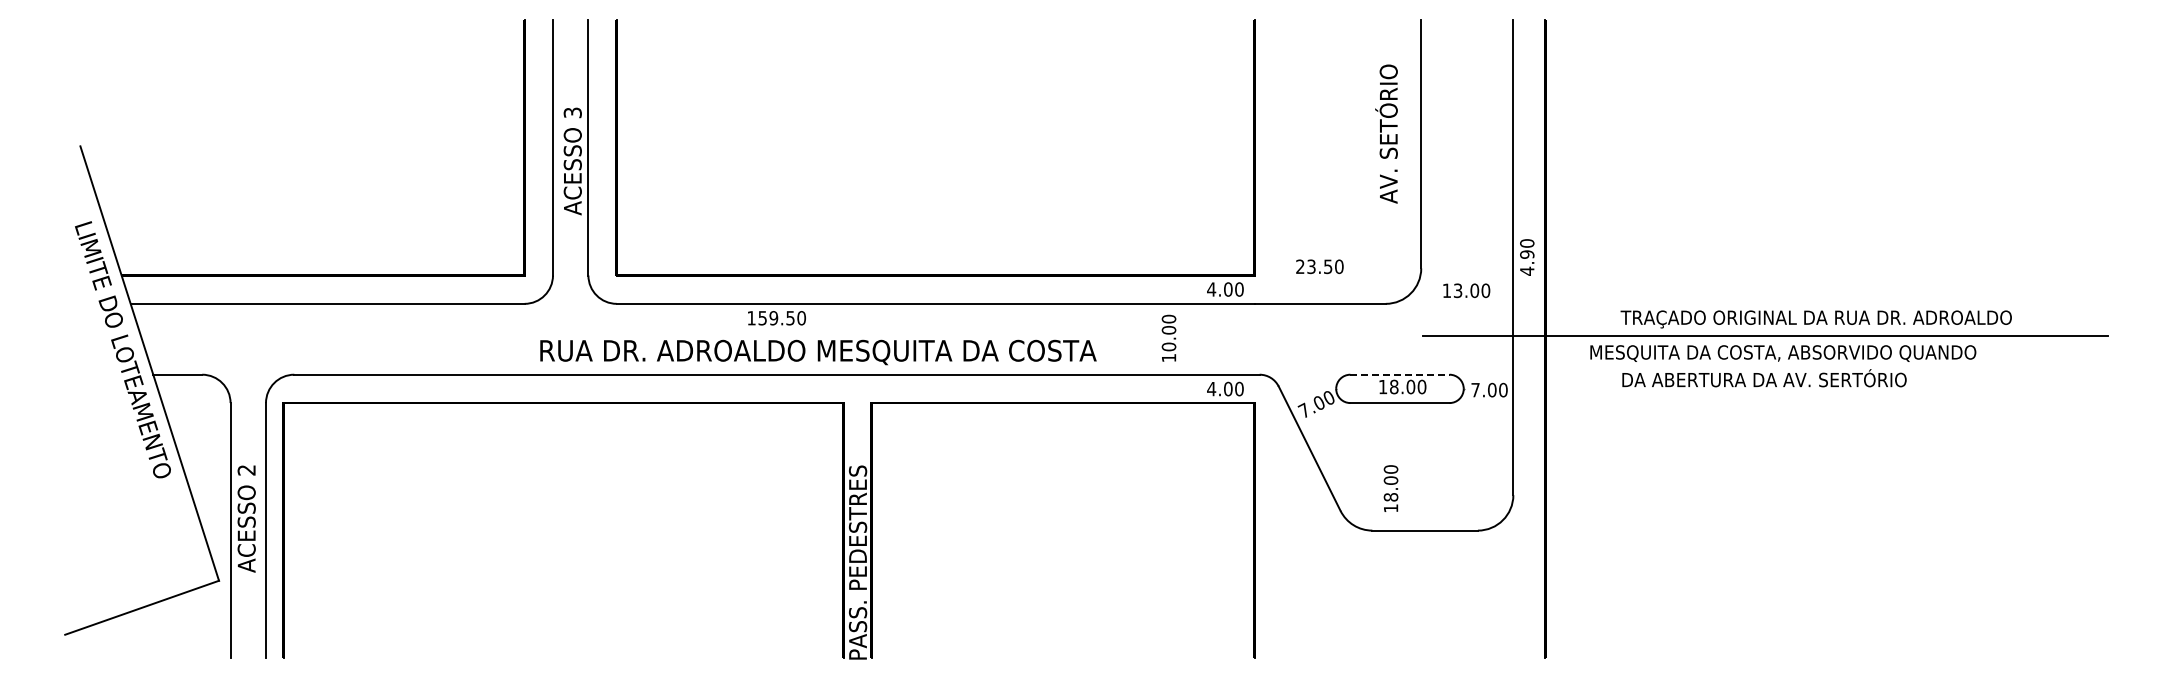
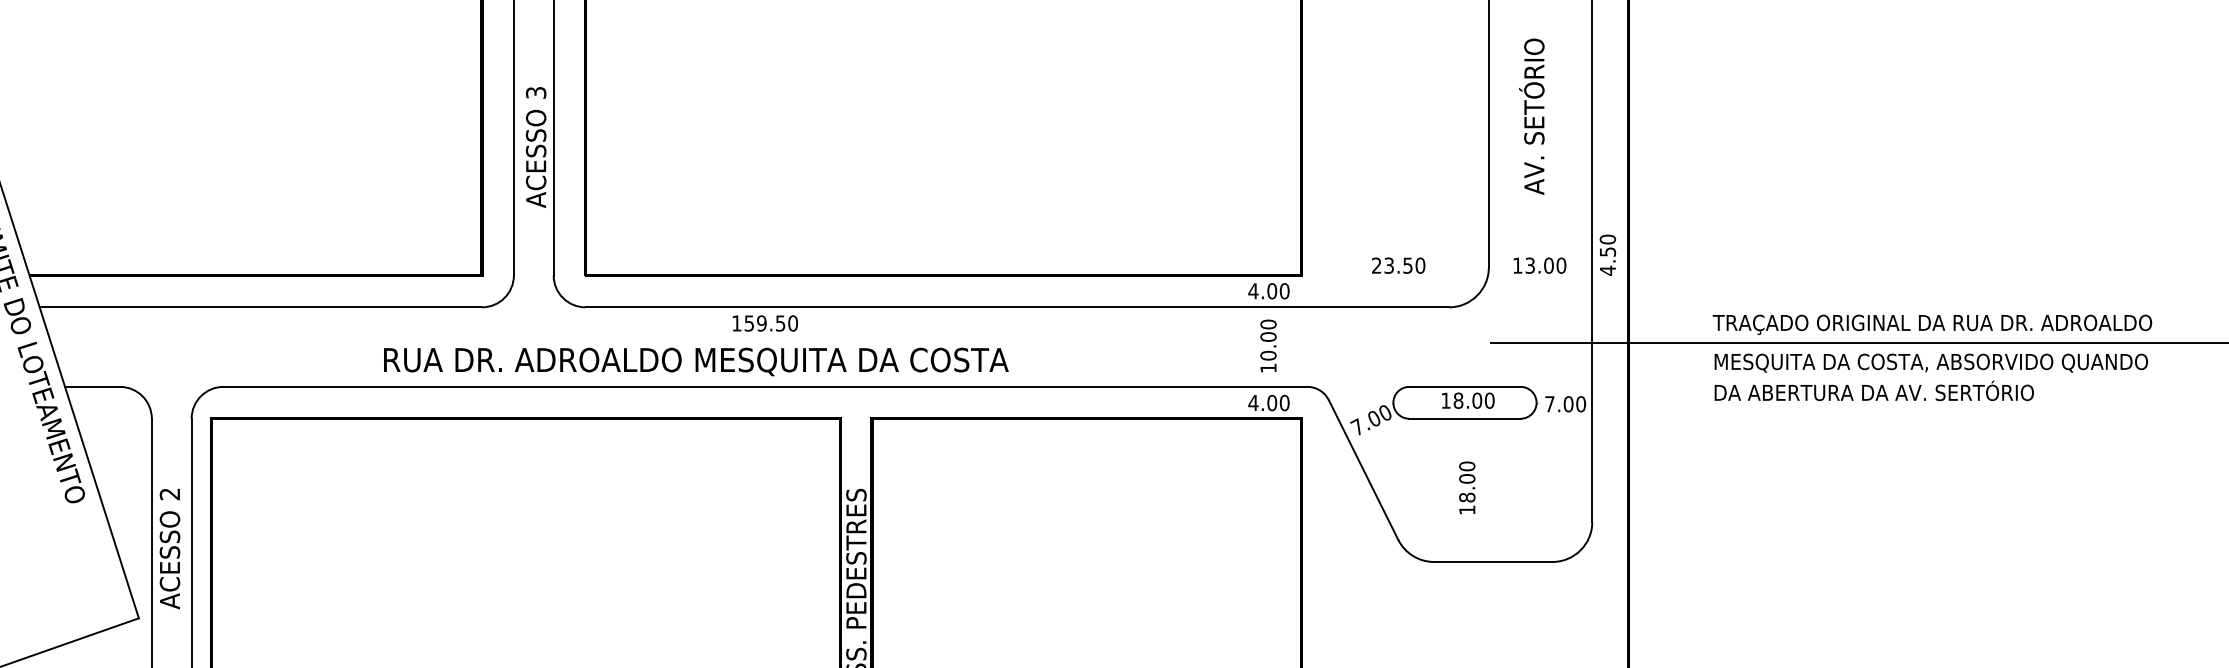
text: (1386, 133) -> (1531, 116), moved
text: (1527, 254) -> (1608, 251), 4.90 -> 4.50
text: (1319, 266) -> (1398, 265), moved
text: (1466, 290) -> (1539, 265), moved
text: (1168, 337) -> (1267, 345), moved
text: (818, 352) -> (696, 361), moved
text: (1783, 353) -> (1931, 363), moved
line: (1399, 374) -> (1464, 386), dashed -> solid
text: (1390, 488) -> (1466, 487), moved

